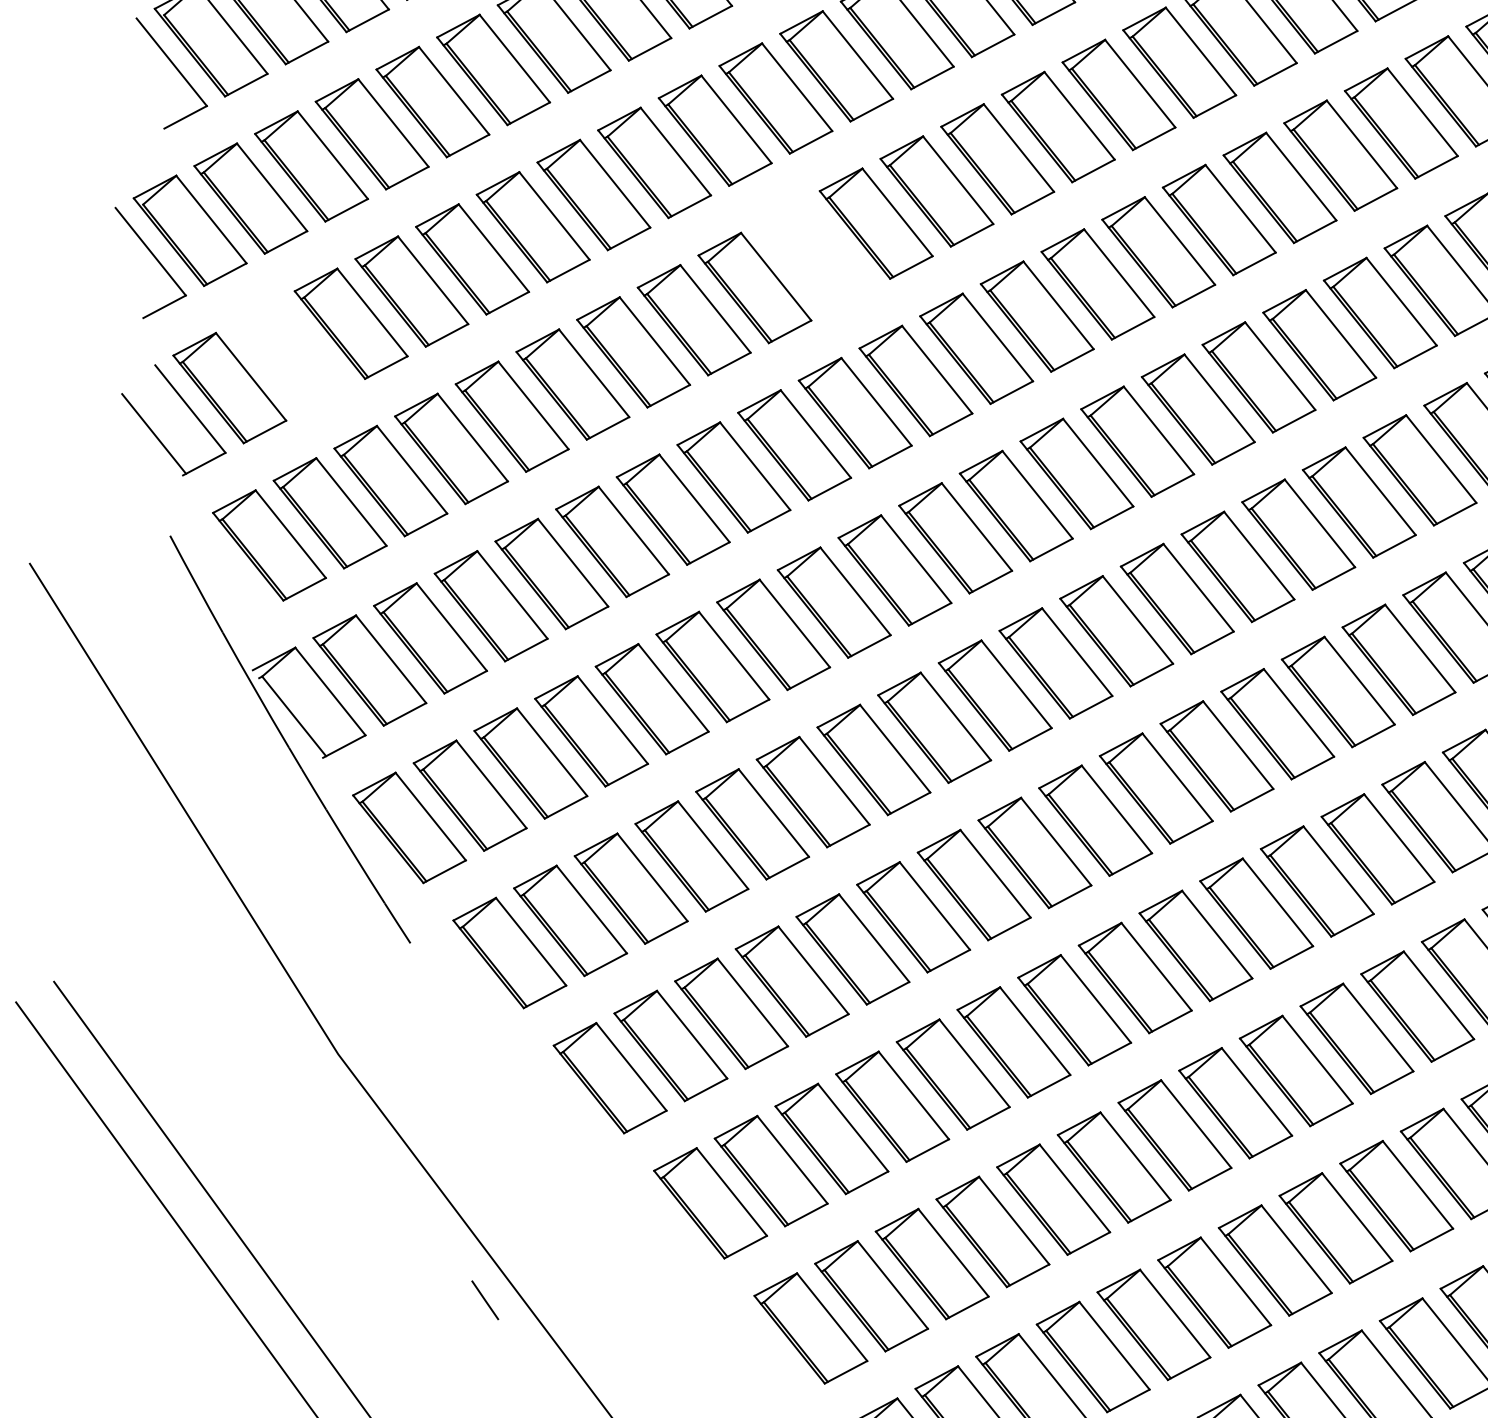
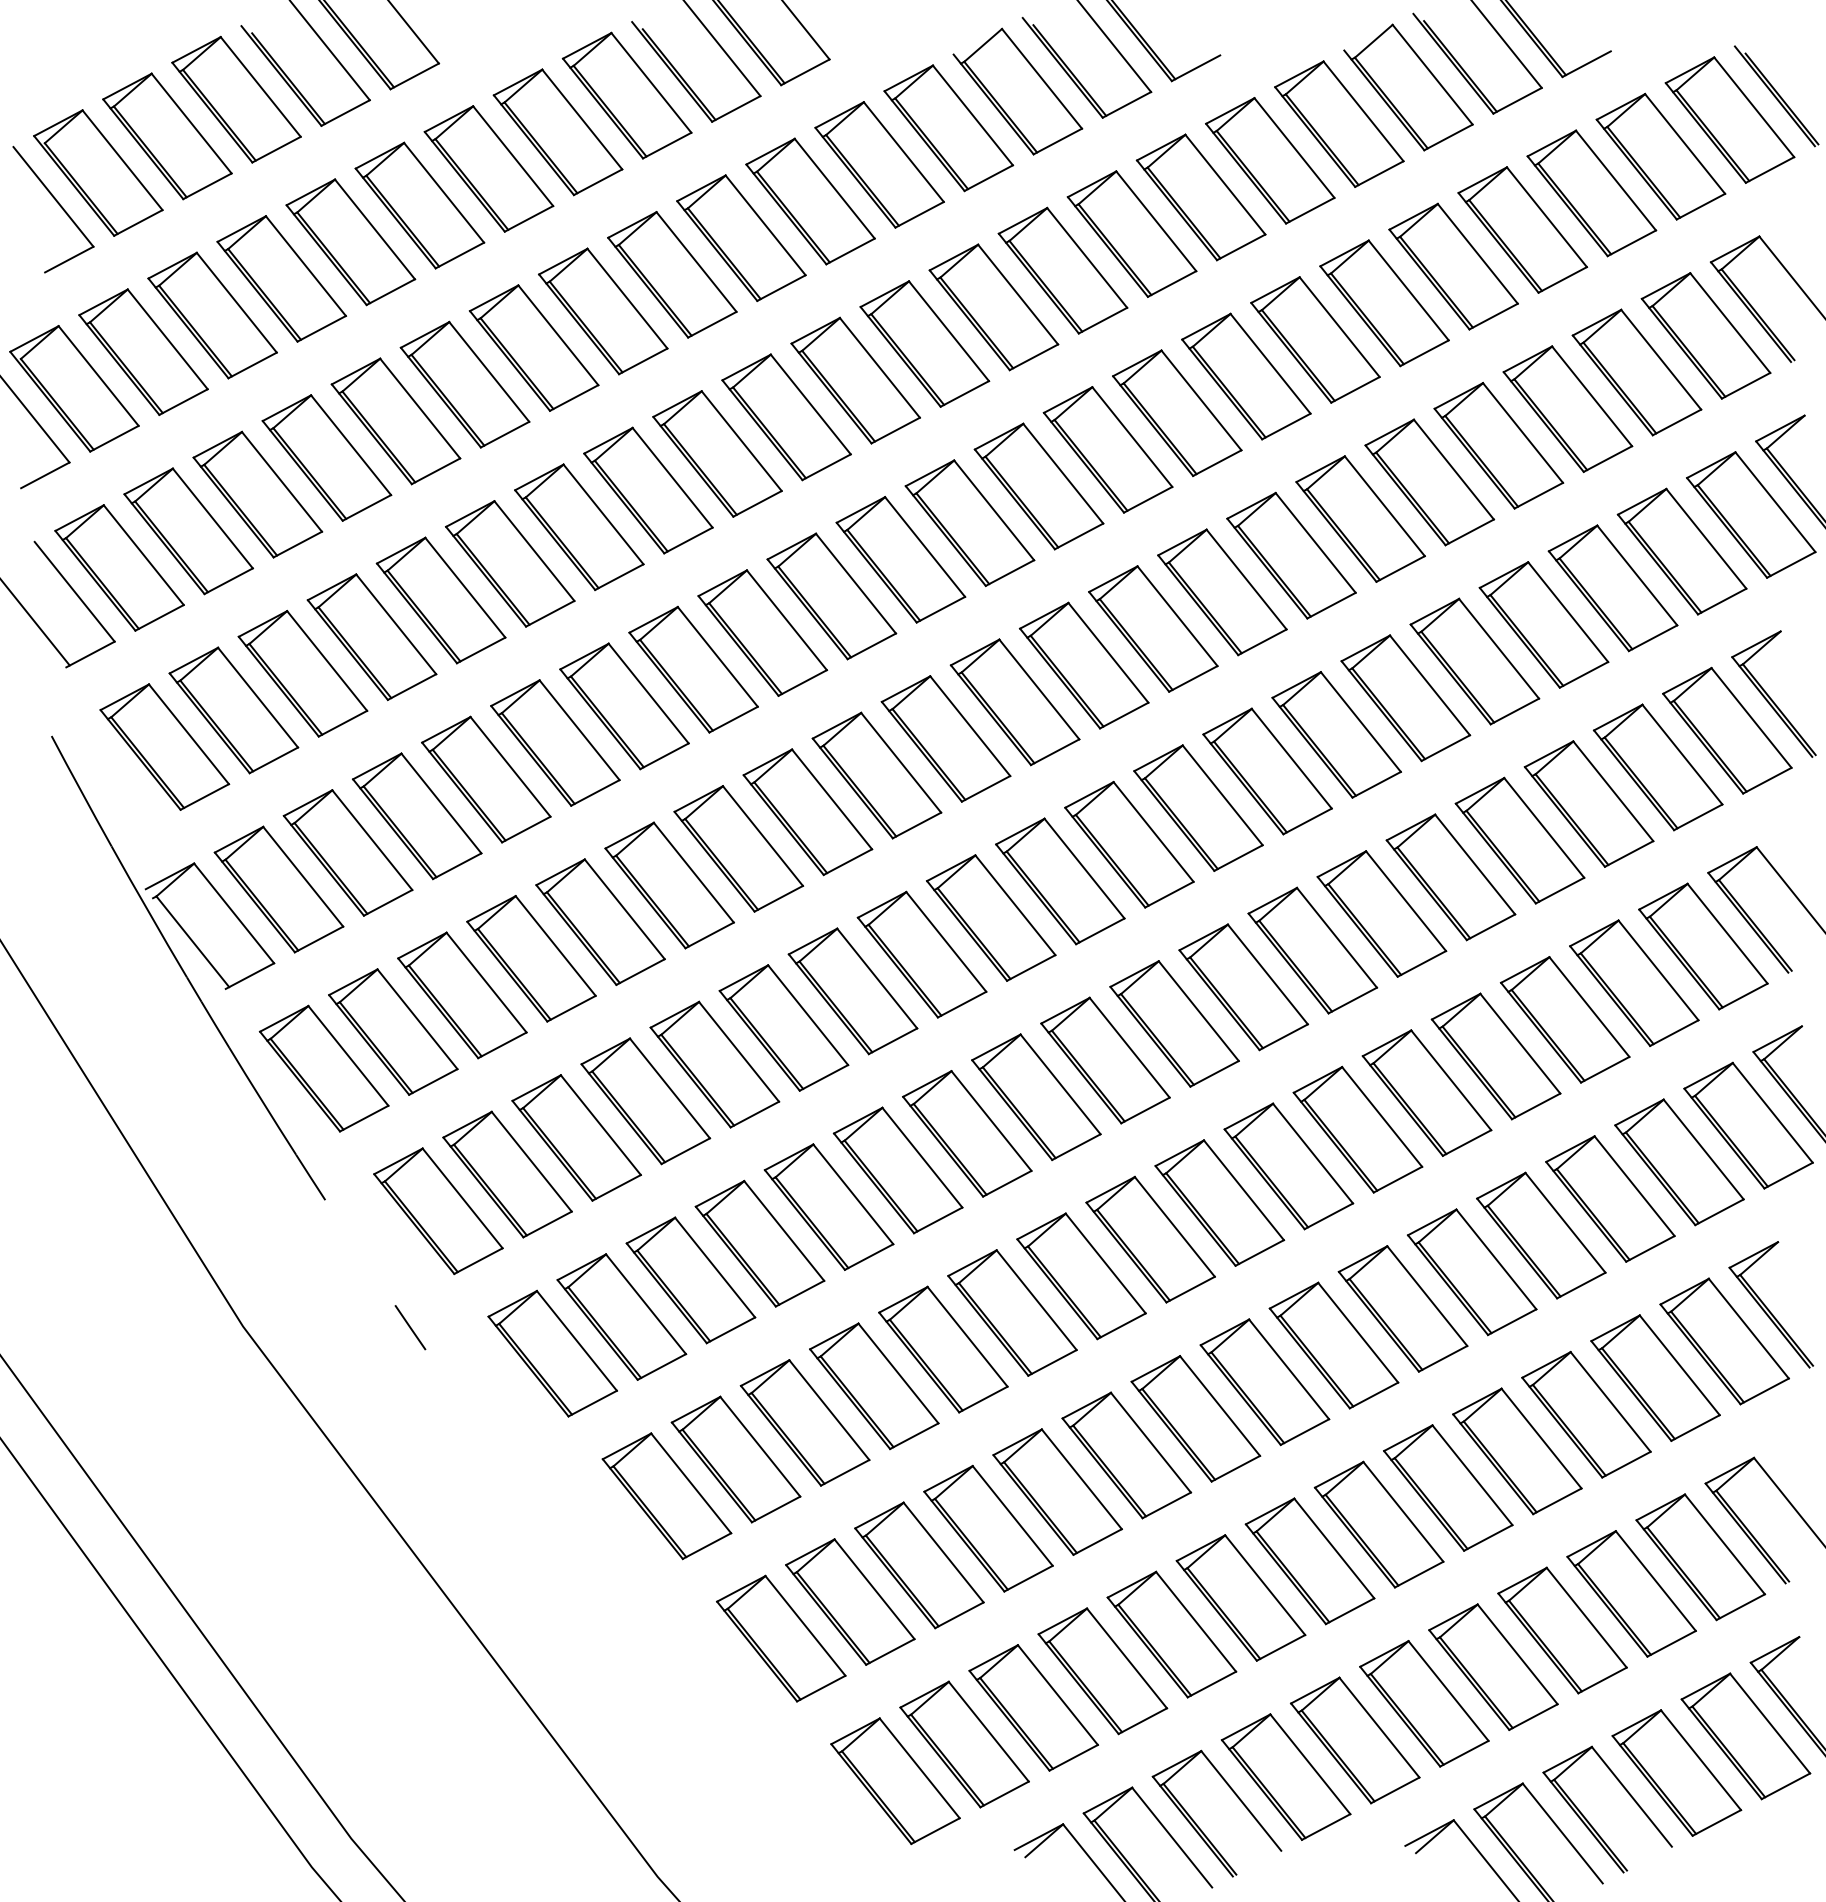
part: (815, 255) -> (786, 417), added
part: (290, 356) -> (188, 531), added
line: (485, 1300) -> (410, 1327), moved

